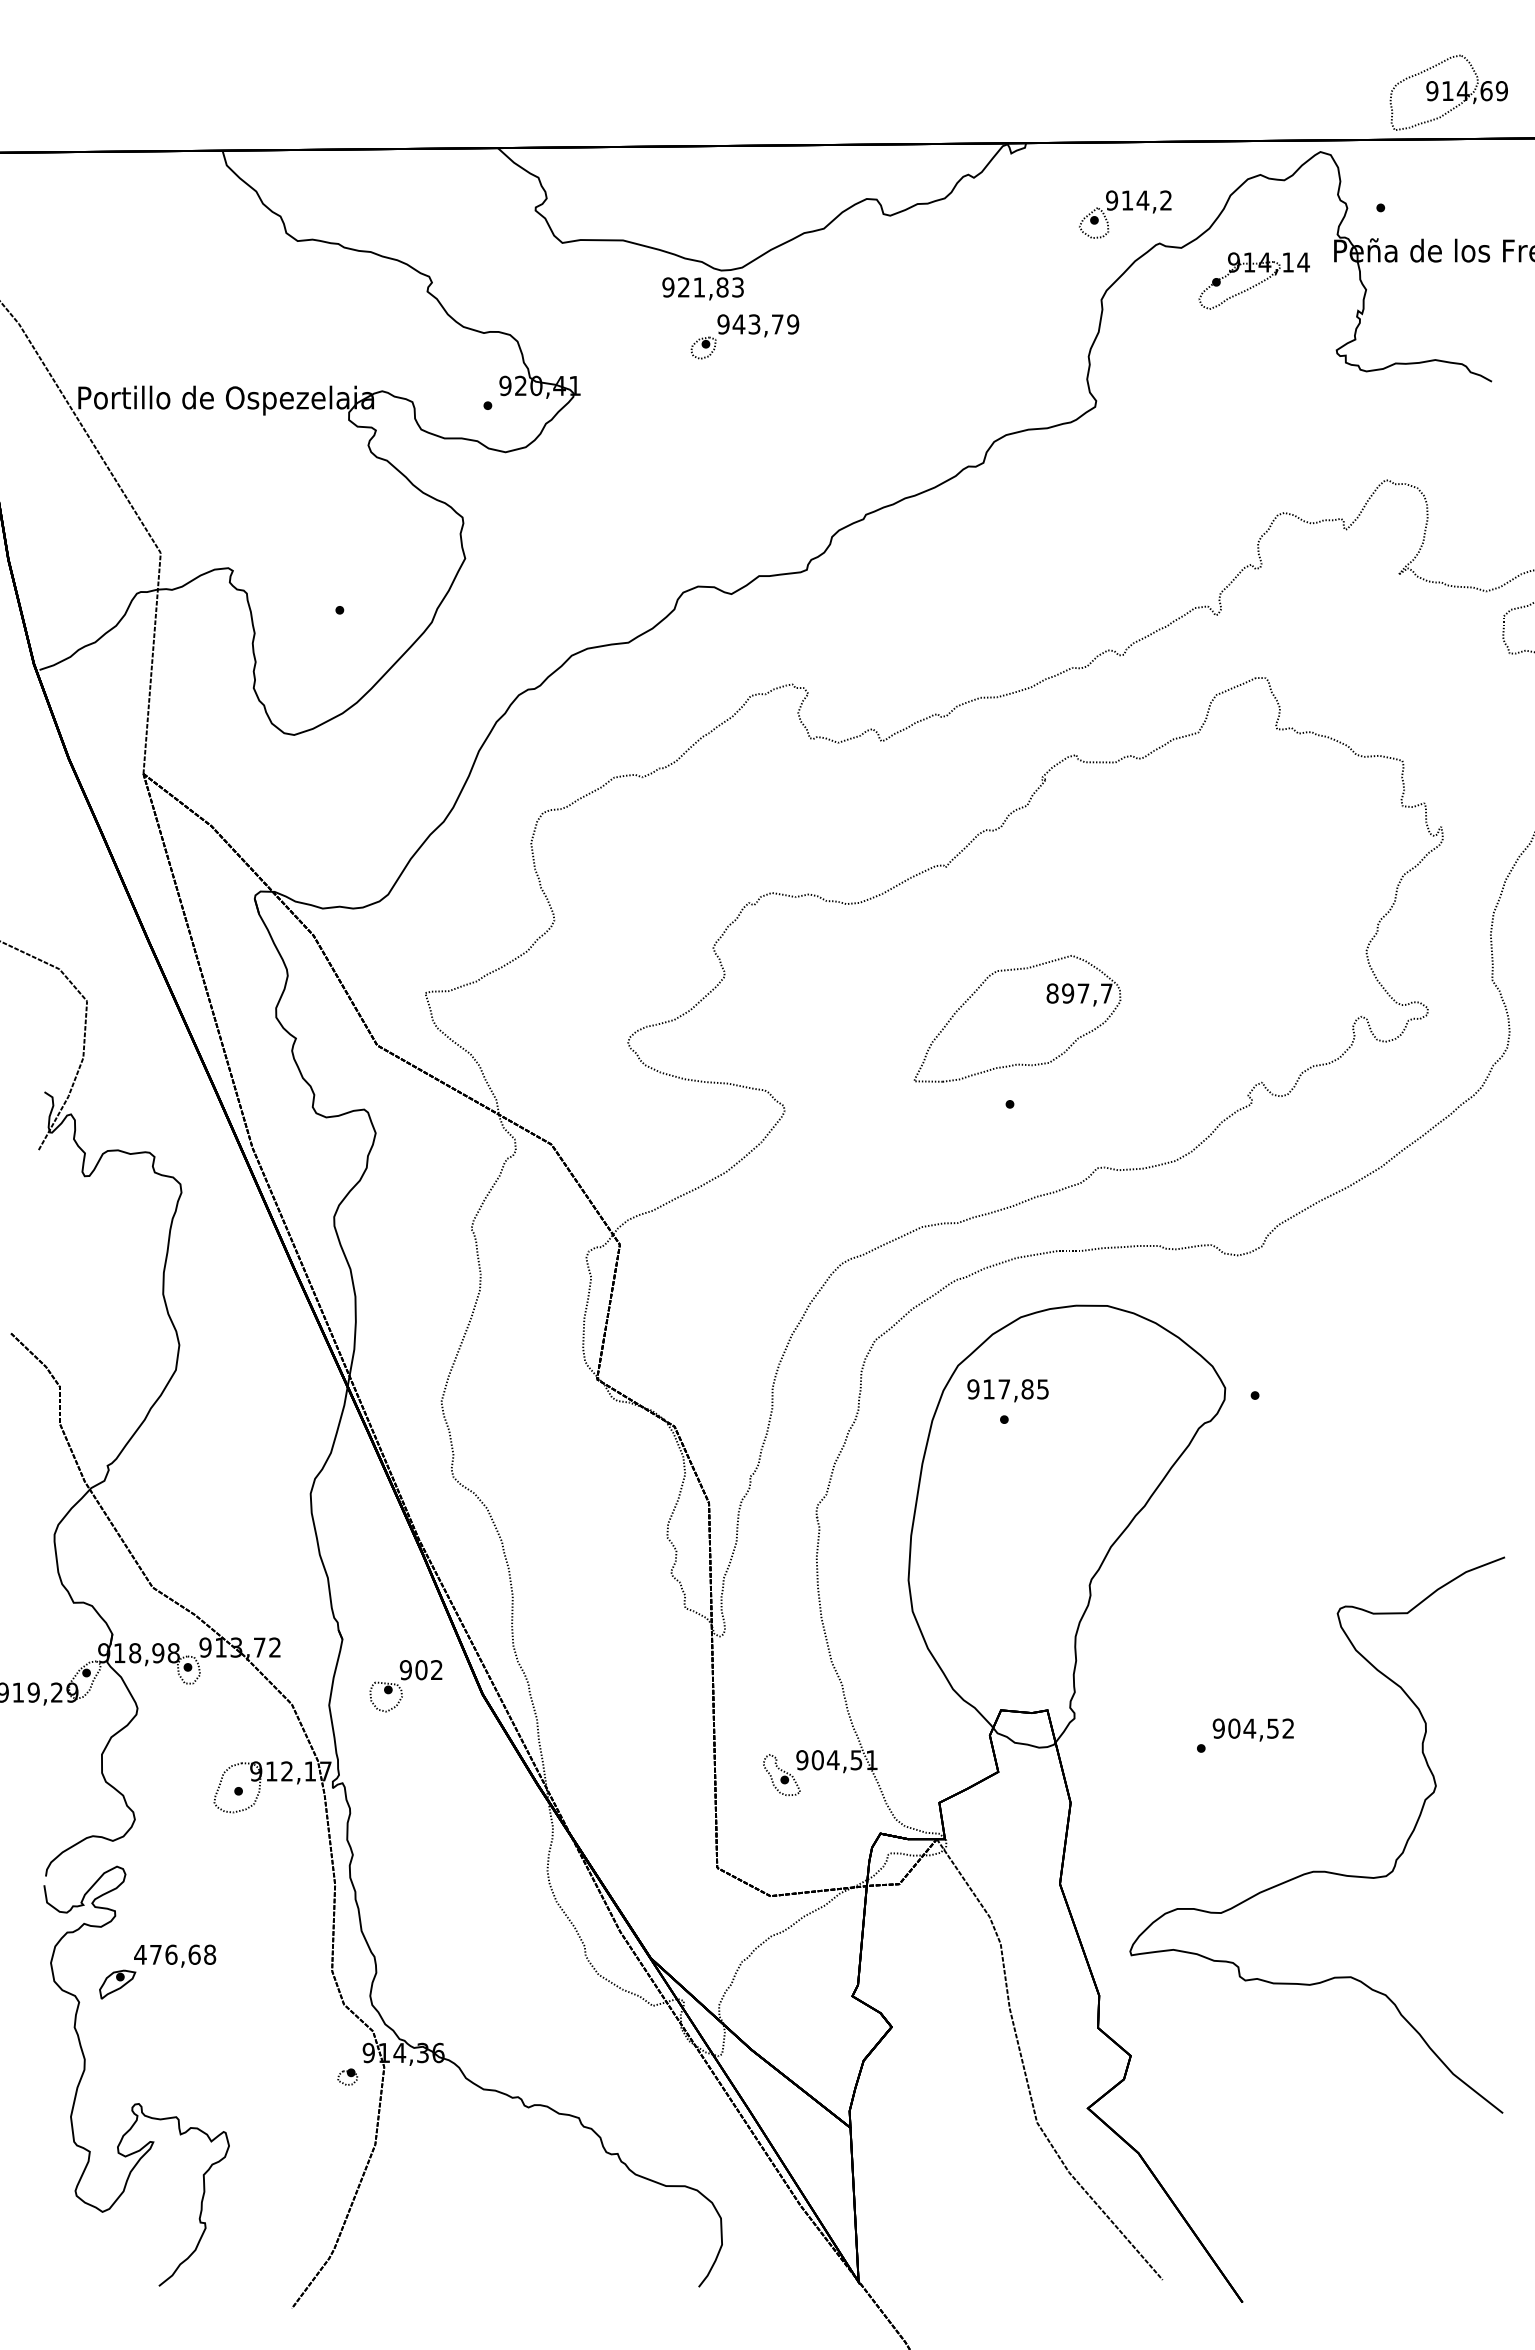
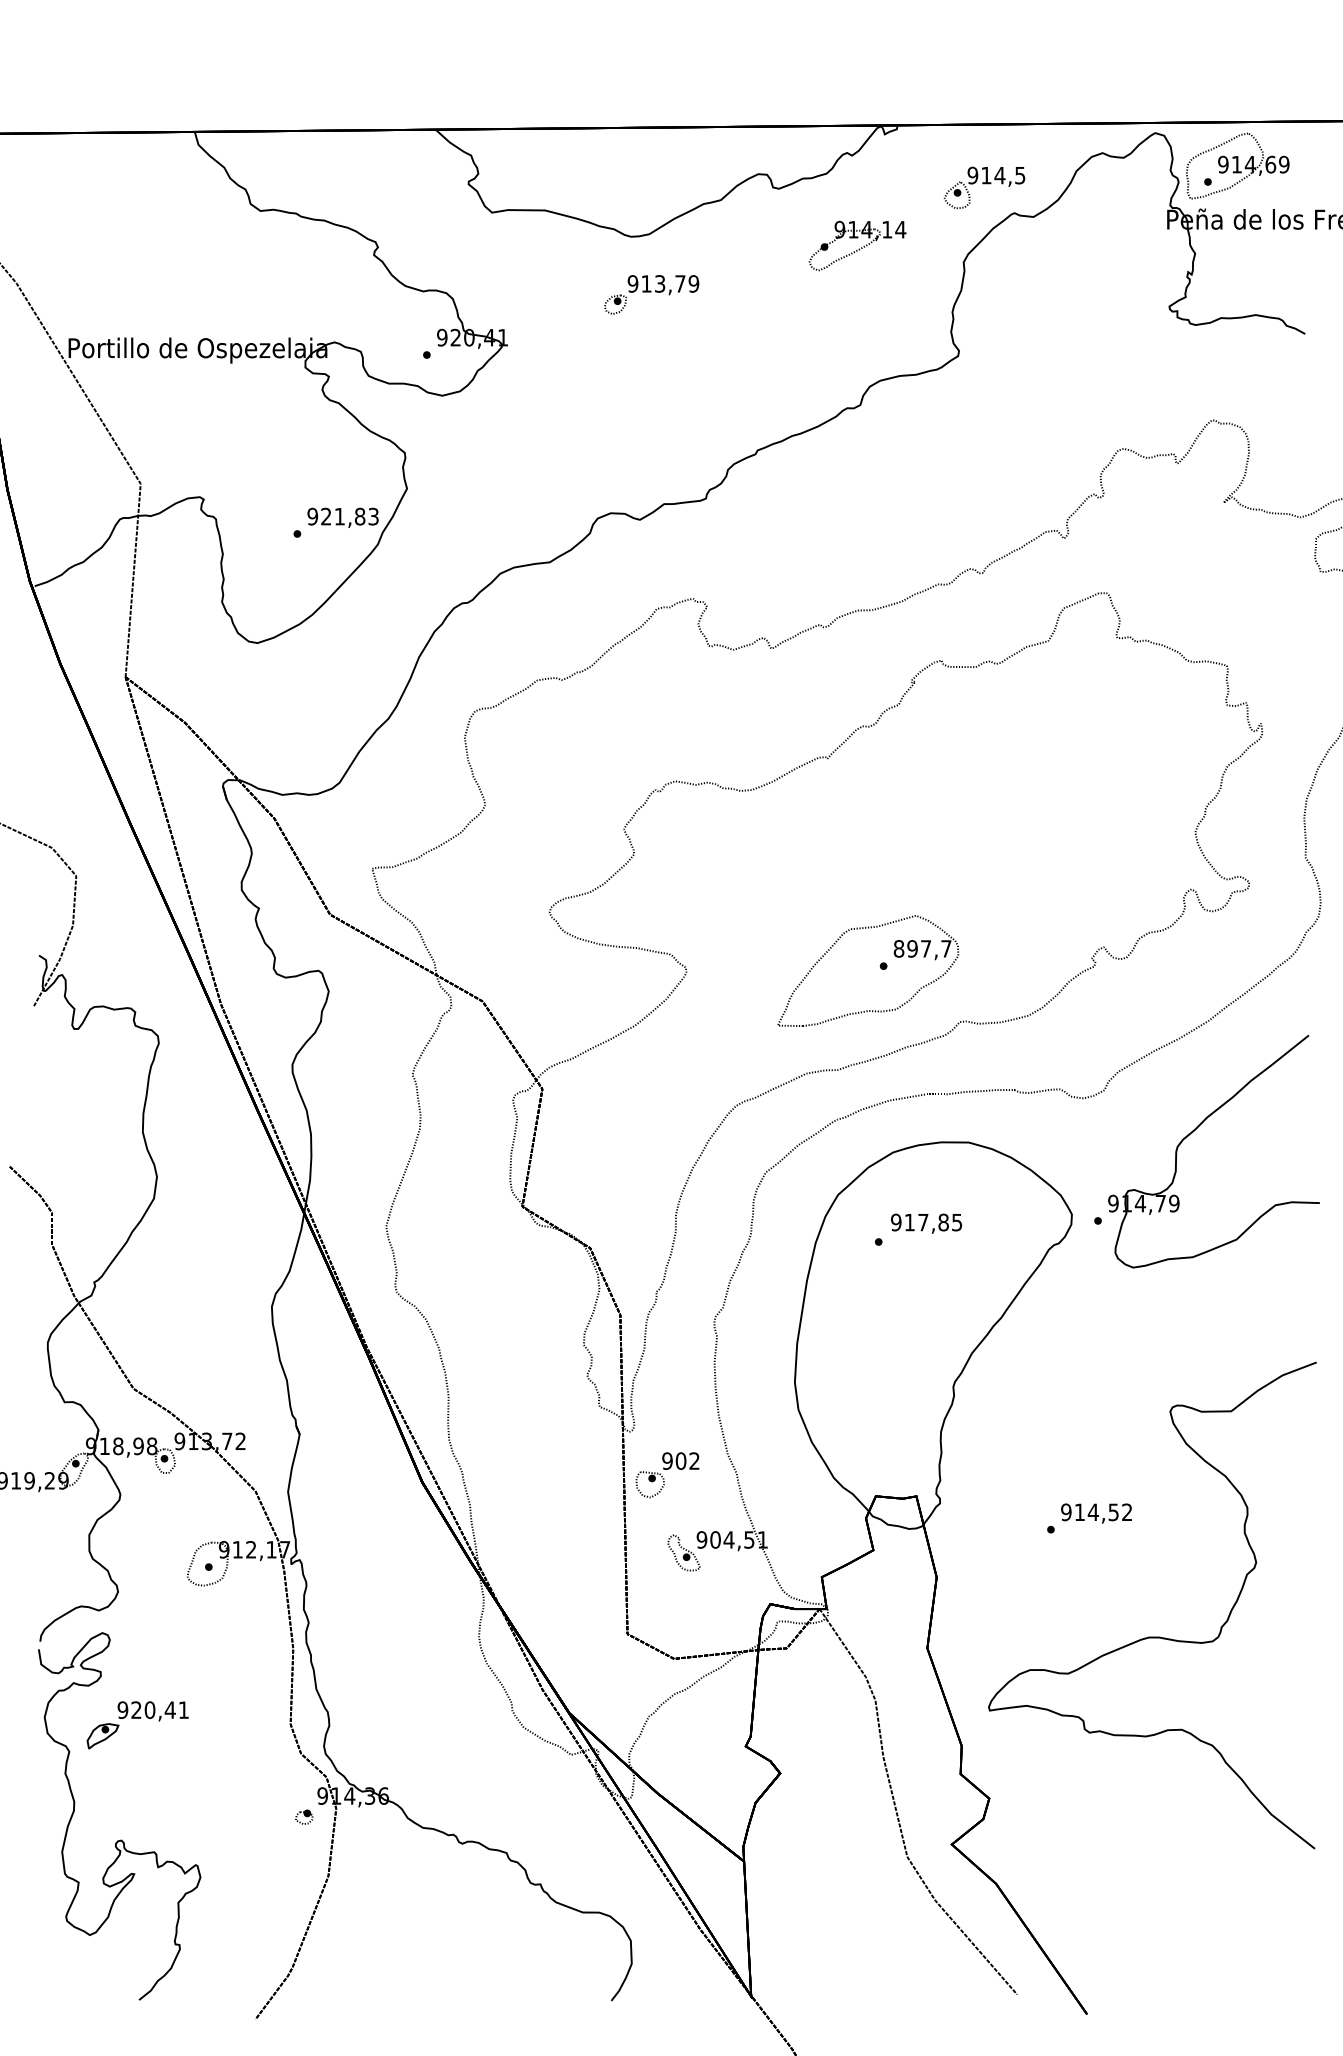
part: (1448, 92) -> (1237, 165), moved
text: (1165, 200) -> (1019, 175), 914,2 -> 914,5
part: (1253, 280) -> (856, 245), moved
text: (702, 288) -> (342, 517), moved
text: (738, 324) -> (646, 283), 943,79 -> 913,79
part: (1047, 1001) -> (894, 955), moved
part: (1366, 1292) -> (1195, 1130), added
text: (1007, 1390) -> (926, 1223), moved
part: (405, 1686) -> (667, 1475), moved
text: (1234, 1728) -> (1080, 1512), 904,52 -> 914,52
text: (175, 1954) -> (153, 1709), 476,68 -> 920,41

